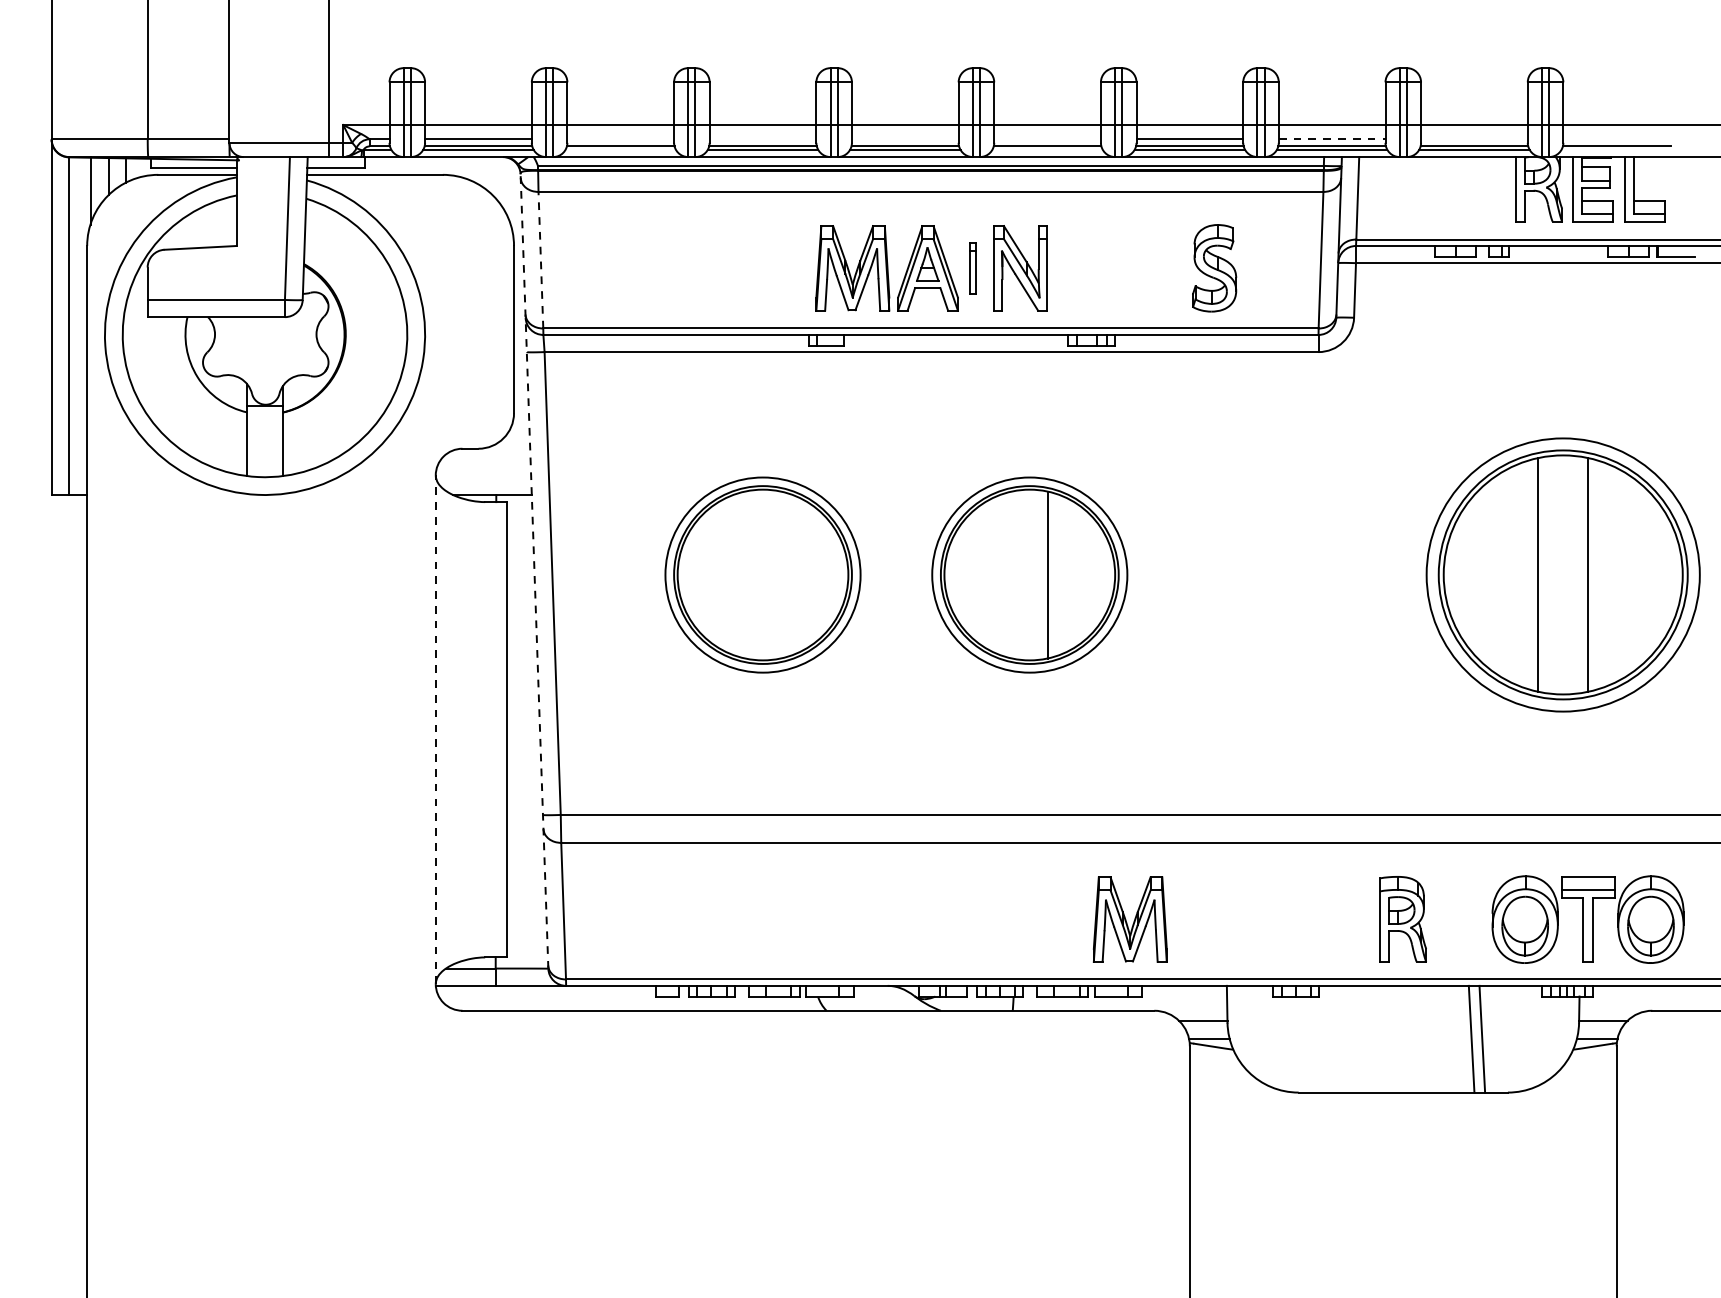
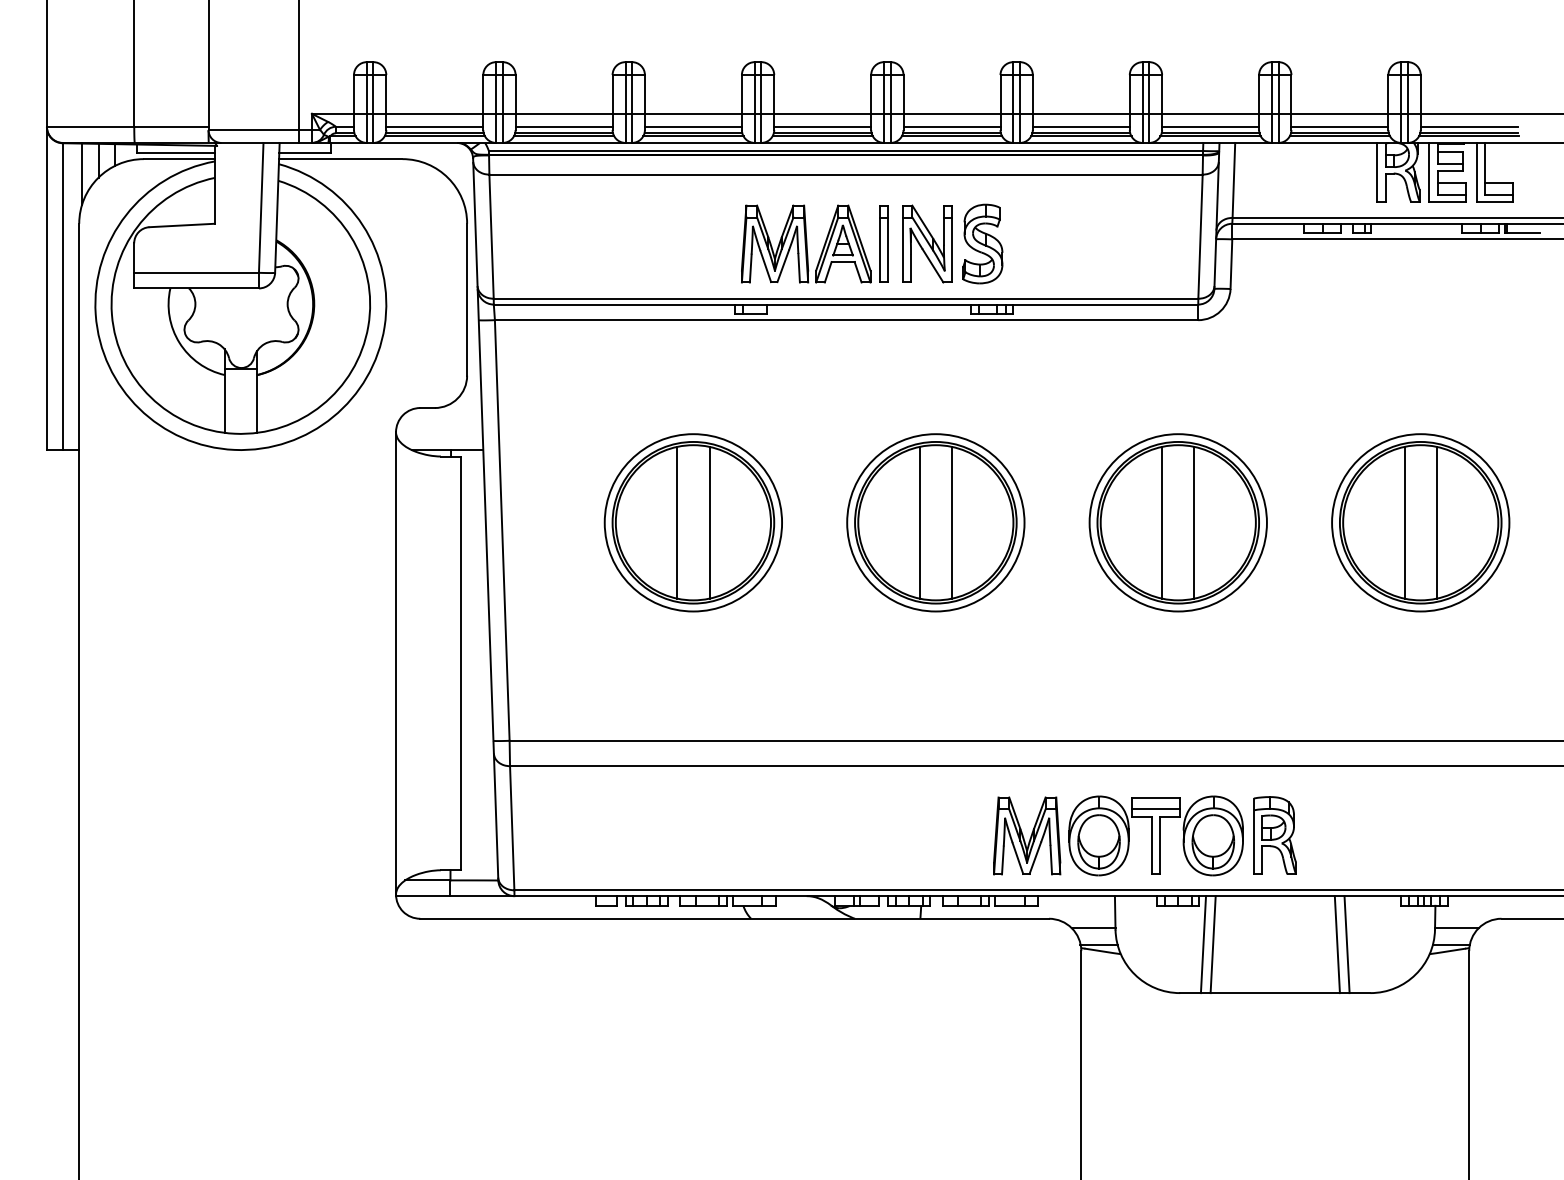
line: (620, 138) -> (563, 126), added
line: (762, 138) -> (692, 126), added
line: (905, 138) -> (822, 126), added
line: (1047, 138) -> (951, 126), added
line: (1333, 138) -> (1211, 126), dashed -> solid
line: (1473, 138) -> (1339, 126), added
line: (1615, 138) -> (1468, 126), added
line: (620, 149) -> (563, 136), added
line: (1047, 149) -> (951, 136), added
line: (1617, 149) -> (1469, 136), added
line: (540, 260) -> (491, 236), dashed -> solid
part: (972, 267) -> (883, 243), size x1.67
part: (1214, 267) -> (982, 243), moved
line: (534, 571) -> (485, 519), dashed -> solid
line: (745, 574) -> (677, 522), added
line: (780, 574) -> (709, 522), added
line: (1011, 574) -> (919, 522), added
part: (1295, 574) -> (1177, 522), added
part: (1563, 574) -> (1420, 522), size x0.71
line: (436, 728) -> (396, 662), dashed -> solid
part: (1587, 919) -> (1155, 835), moved
line: (1324, 1039) -> (1203, 944), added
line: (1334, 1039) -> (1212, 944), added

